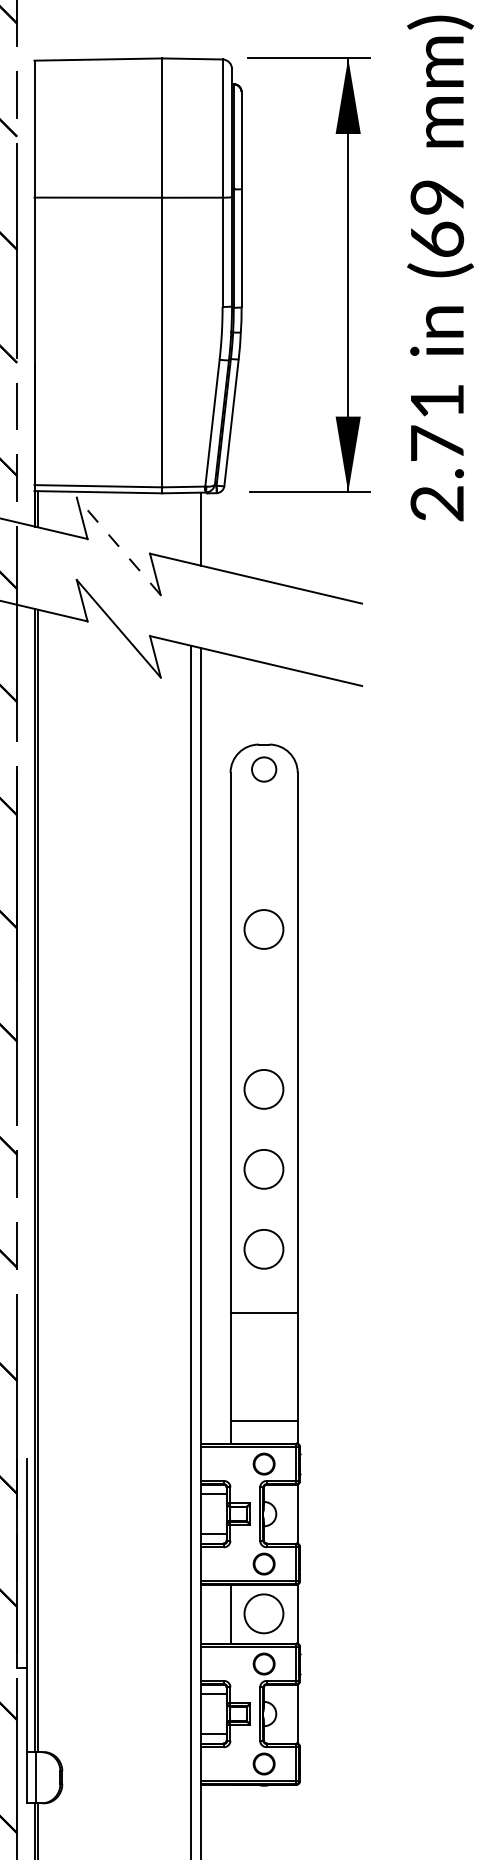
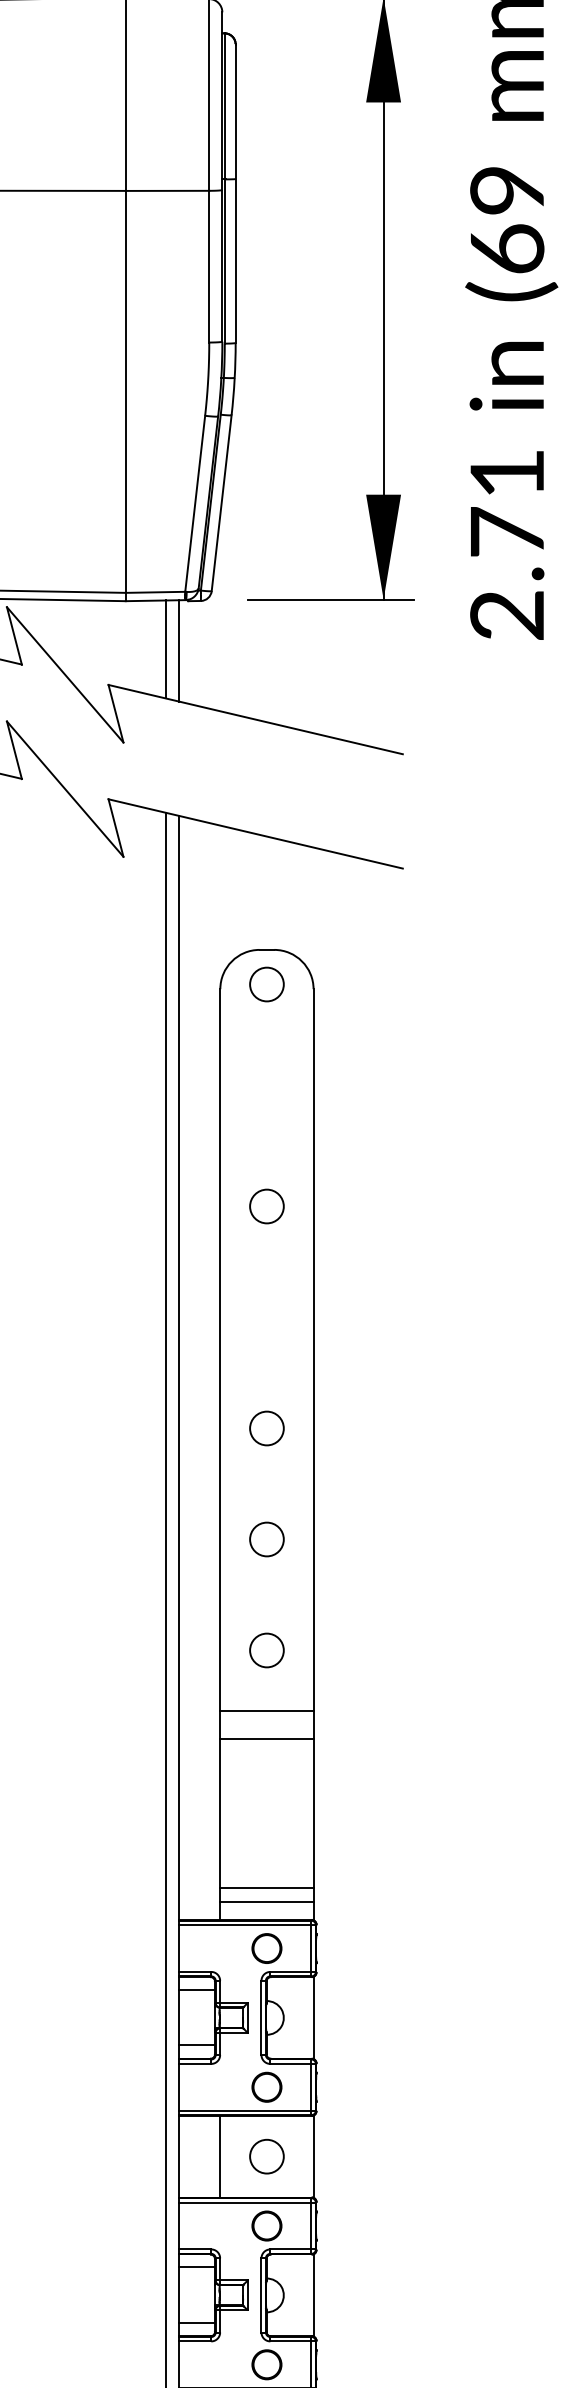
line: (191, 527) -> (166, 648), added
line: (118, 546) -> (64, 674), dashed -> solid
circle: (264, 929) -> (267, 1206), size x0.62
circle: (264, 1089) -> (267, 1428), size x0.62
circle: (264, 1169) -> (267, 1539), size x0.62
circle: (264, 1249) -> (267, 1650), size x0.62
line: (263, 1293) -> (266, 1711), added
line: (263, 1430) -> (266, 1901), added
circle: (264, 1614) -> (267, 2157), size x0.62

